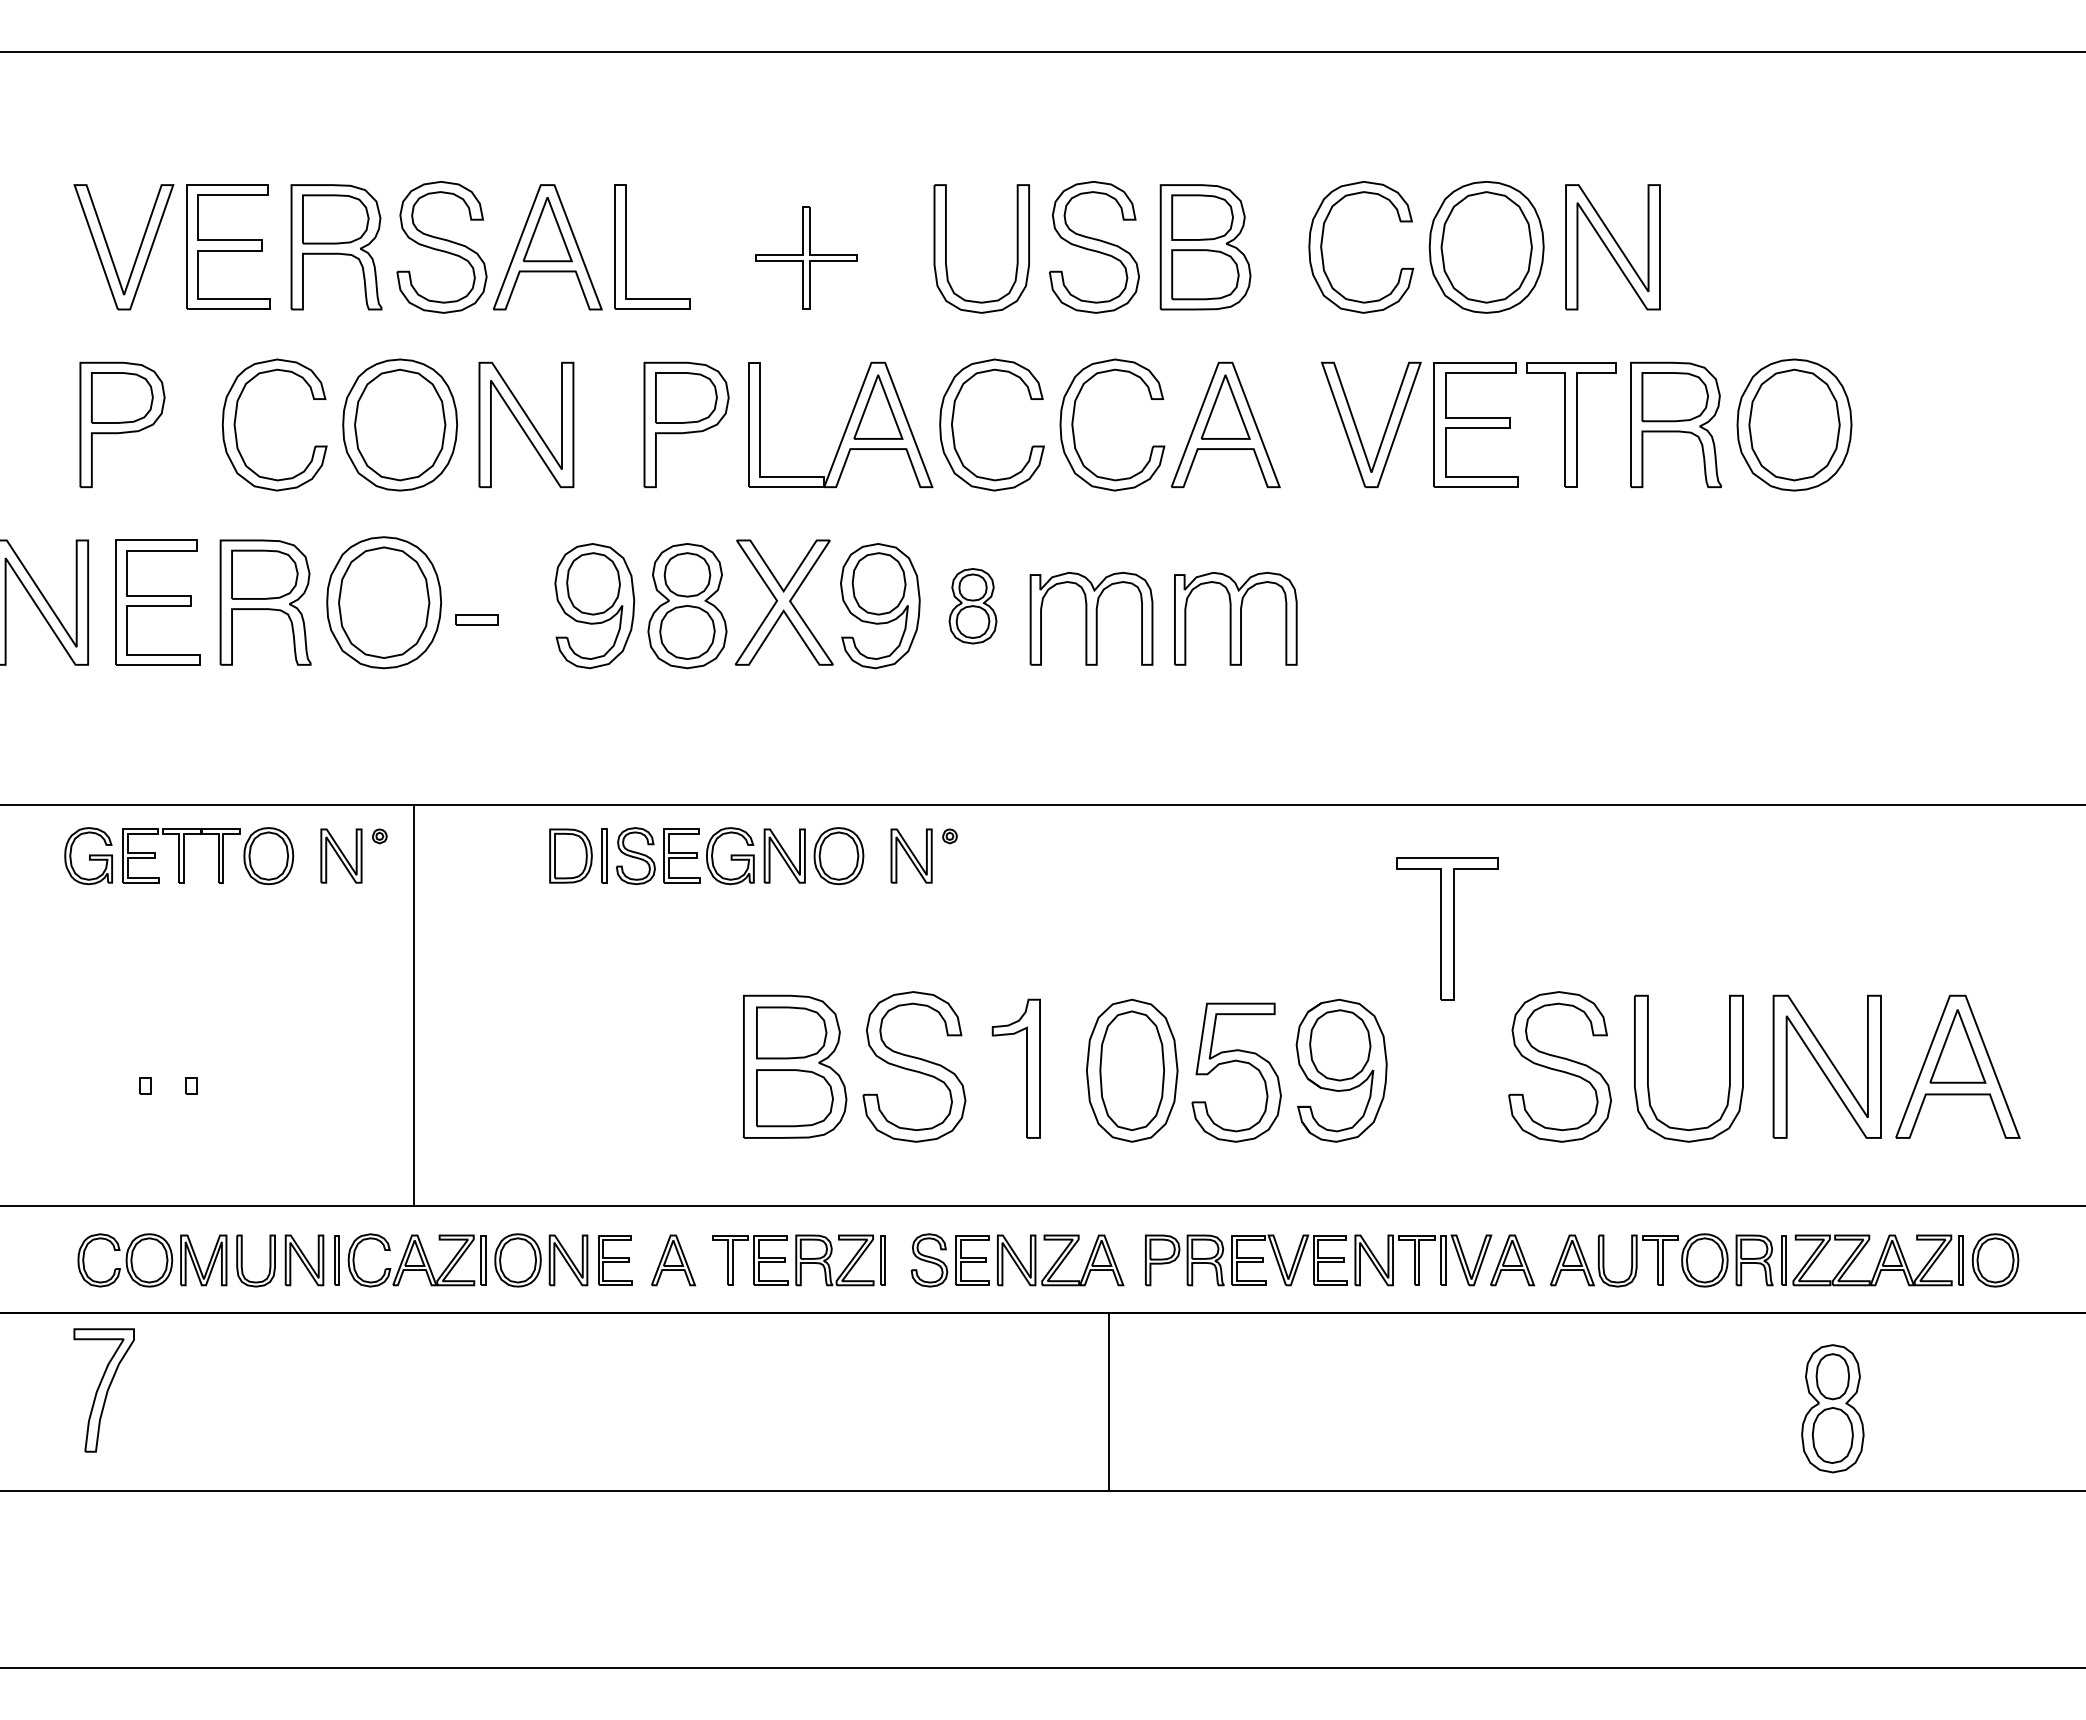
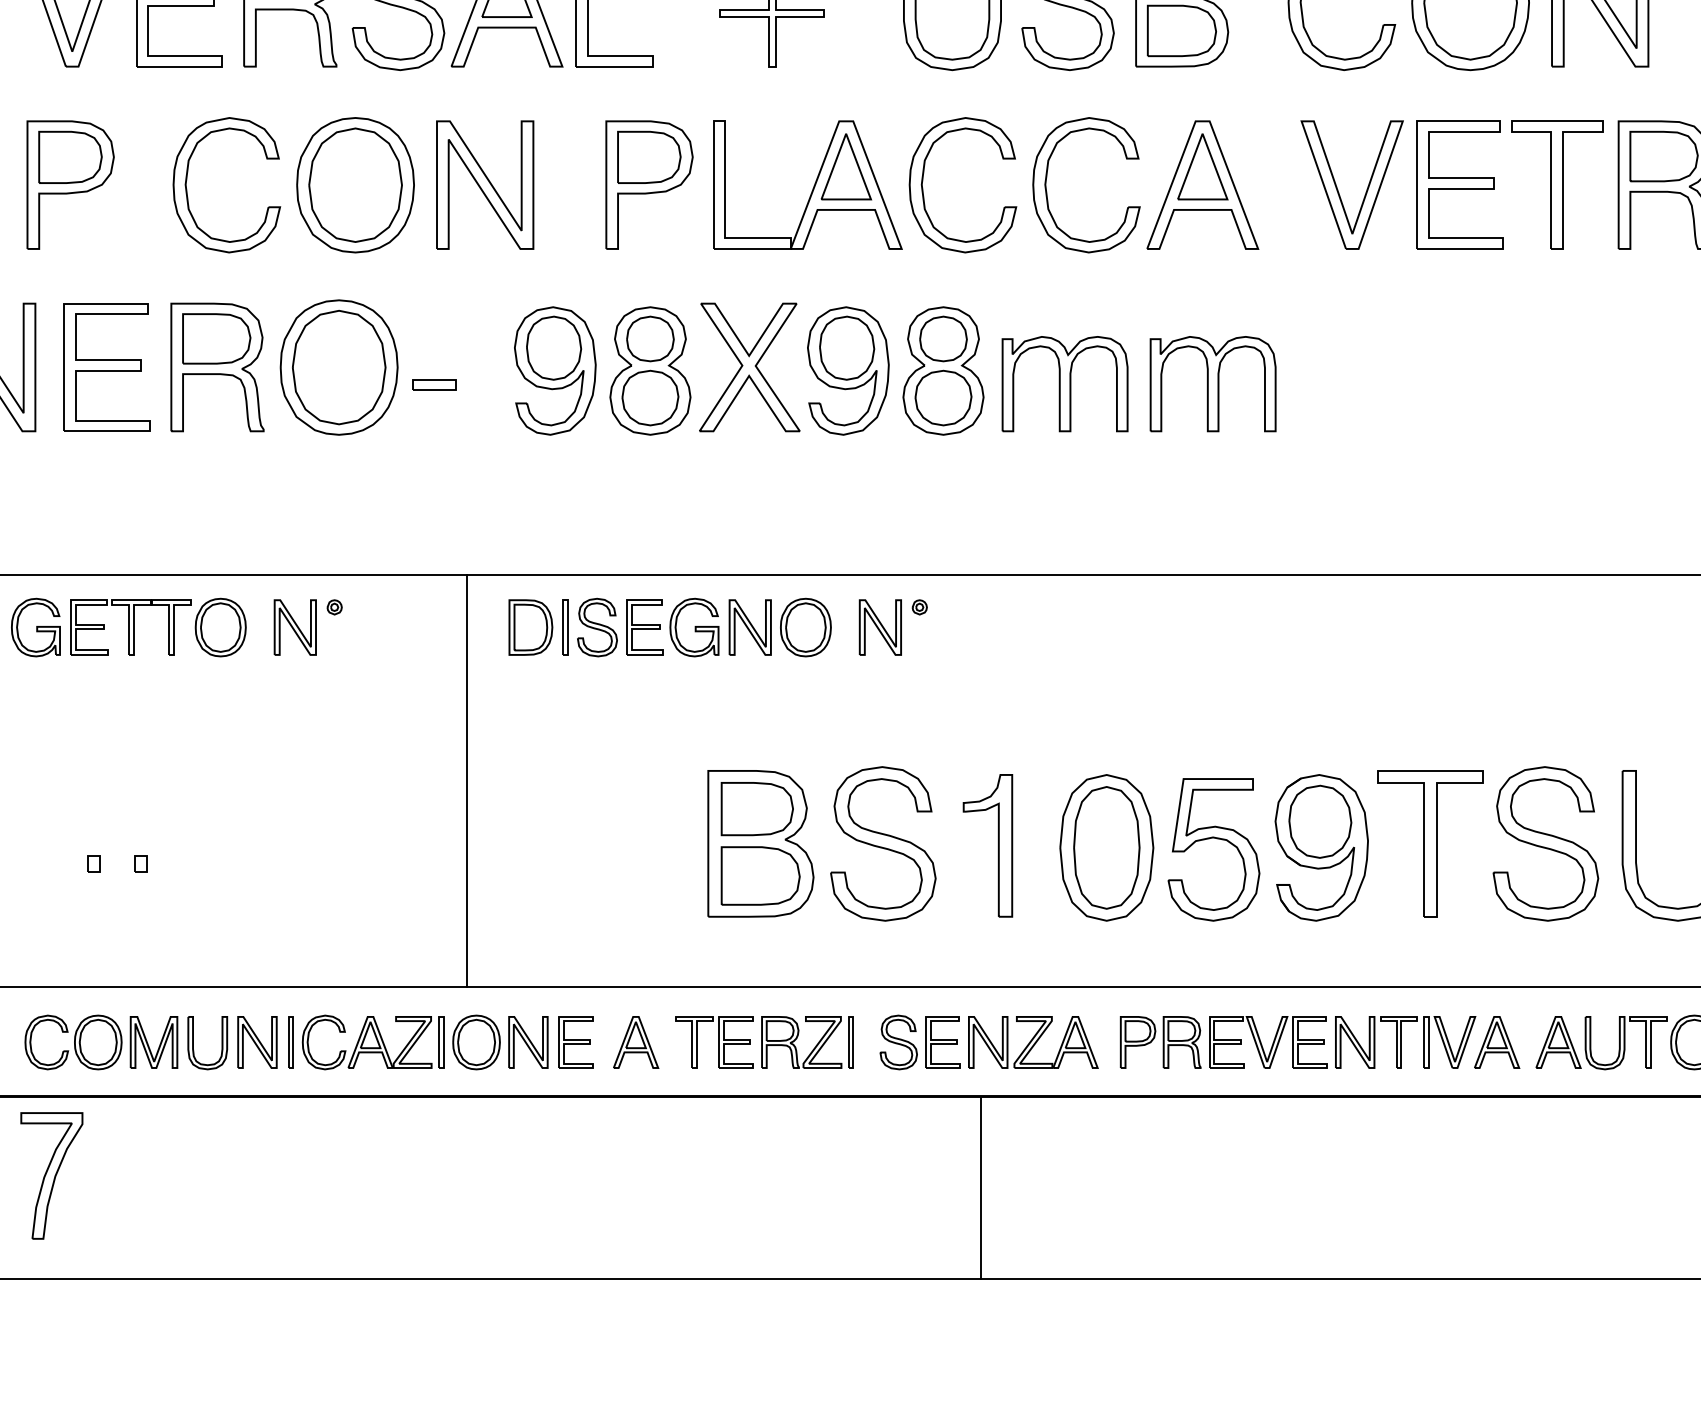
part: (972, 606) -> (942, 371), size x1.67
part: (1447, 928) -> (1430, 843), moved
line: (413, 1005) -> (466, 780), moved
line: (1108, 1401) -> (980, 1187), moved

